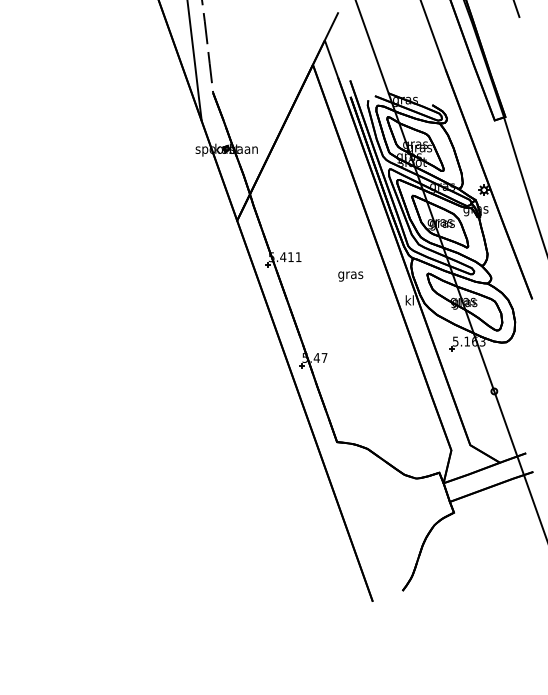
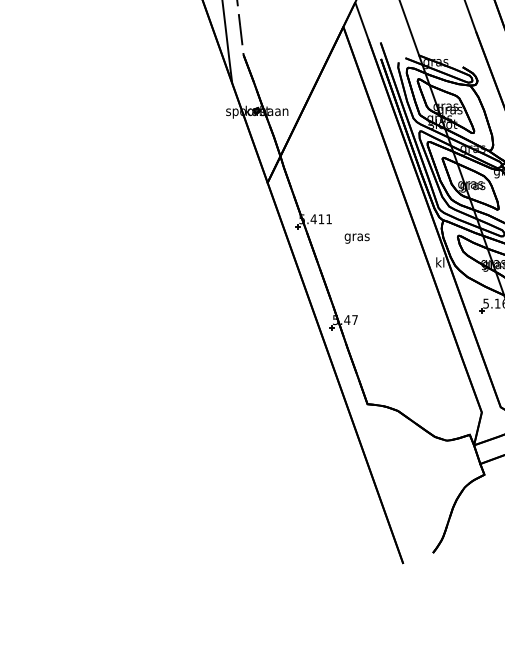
text: (350, 276) -> (356, 238), moved

